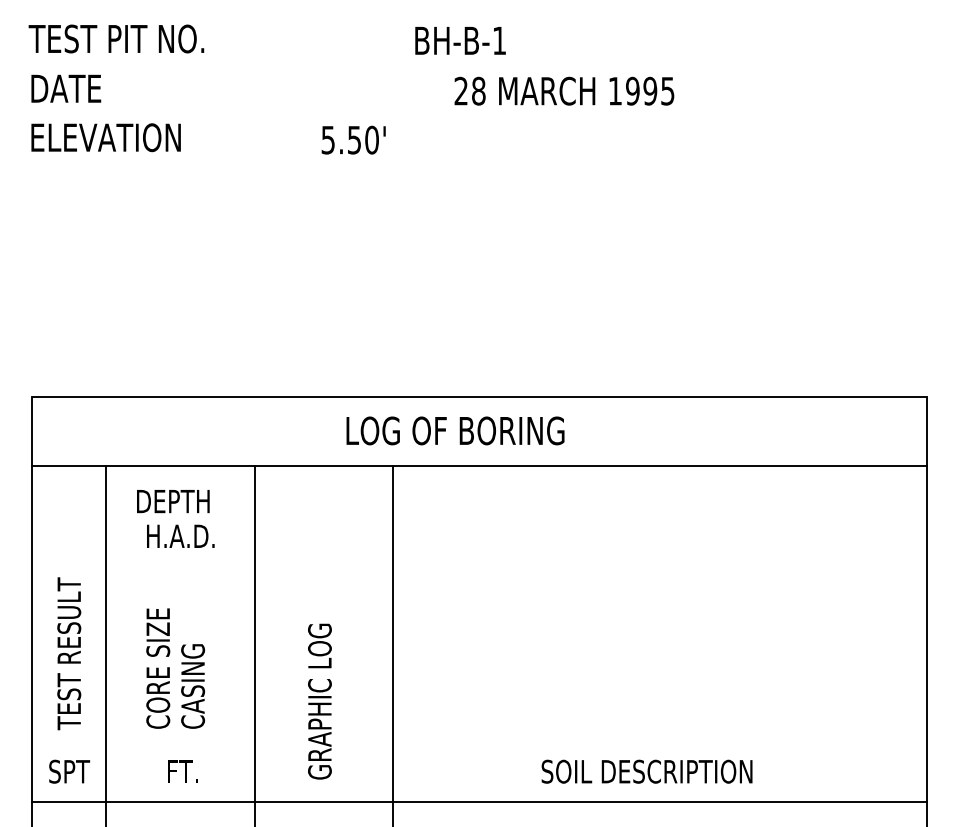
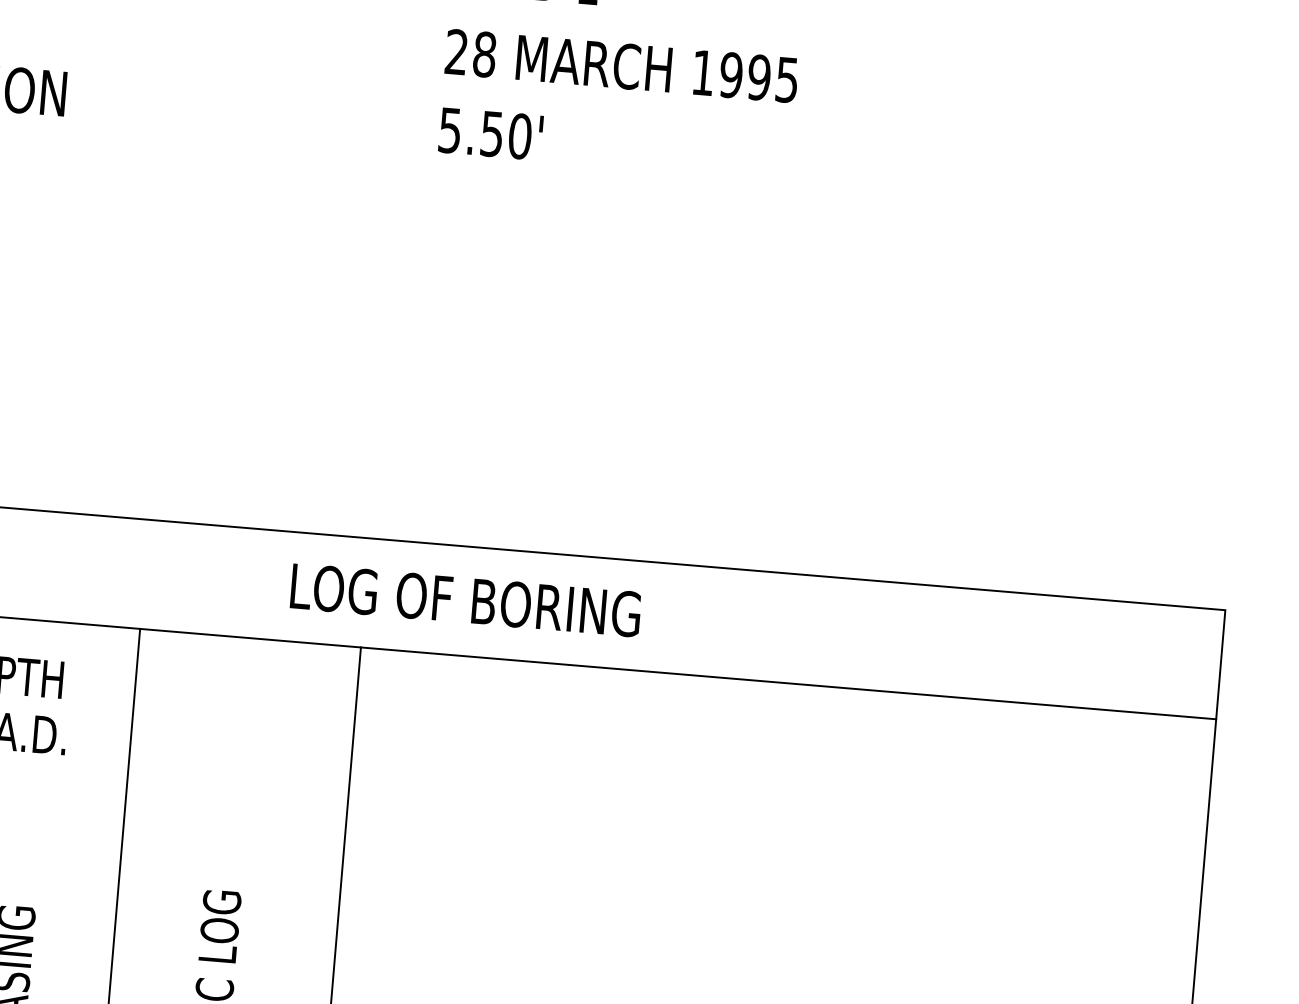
text: (564, 90) -> (622, 64), moved
text: (353, 139) -> (490, 132), moved

